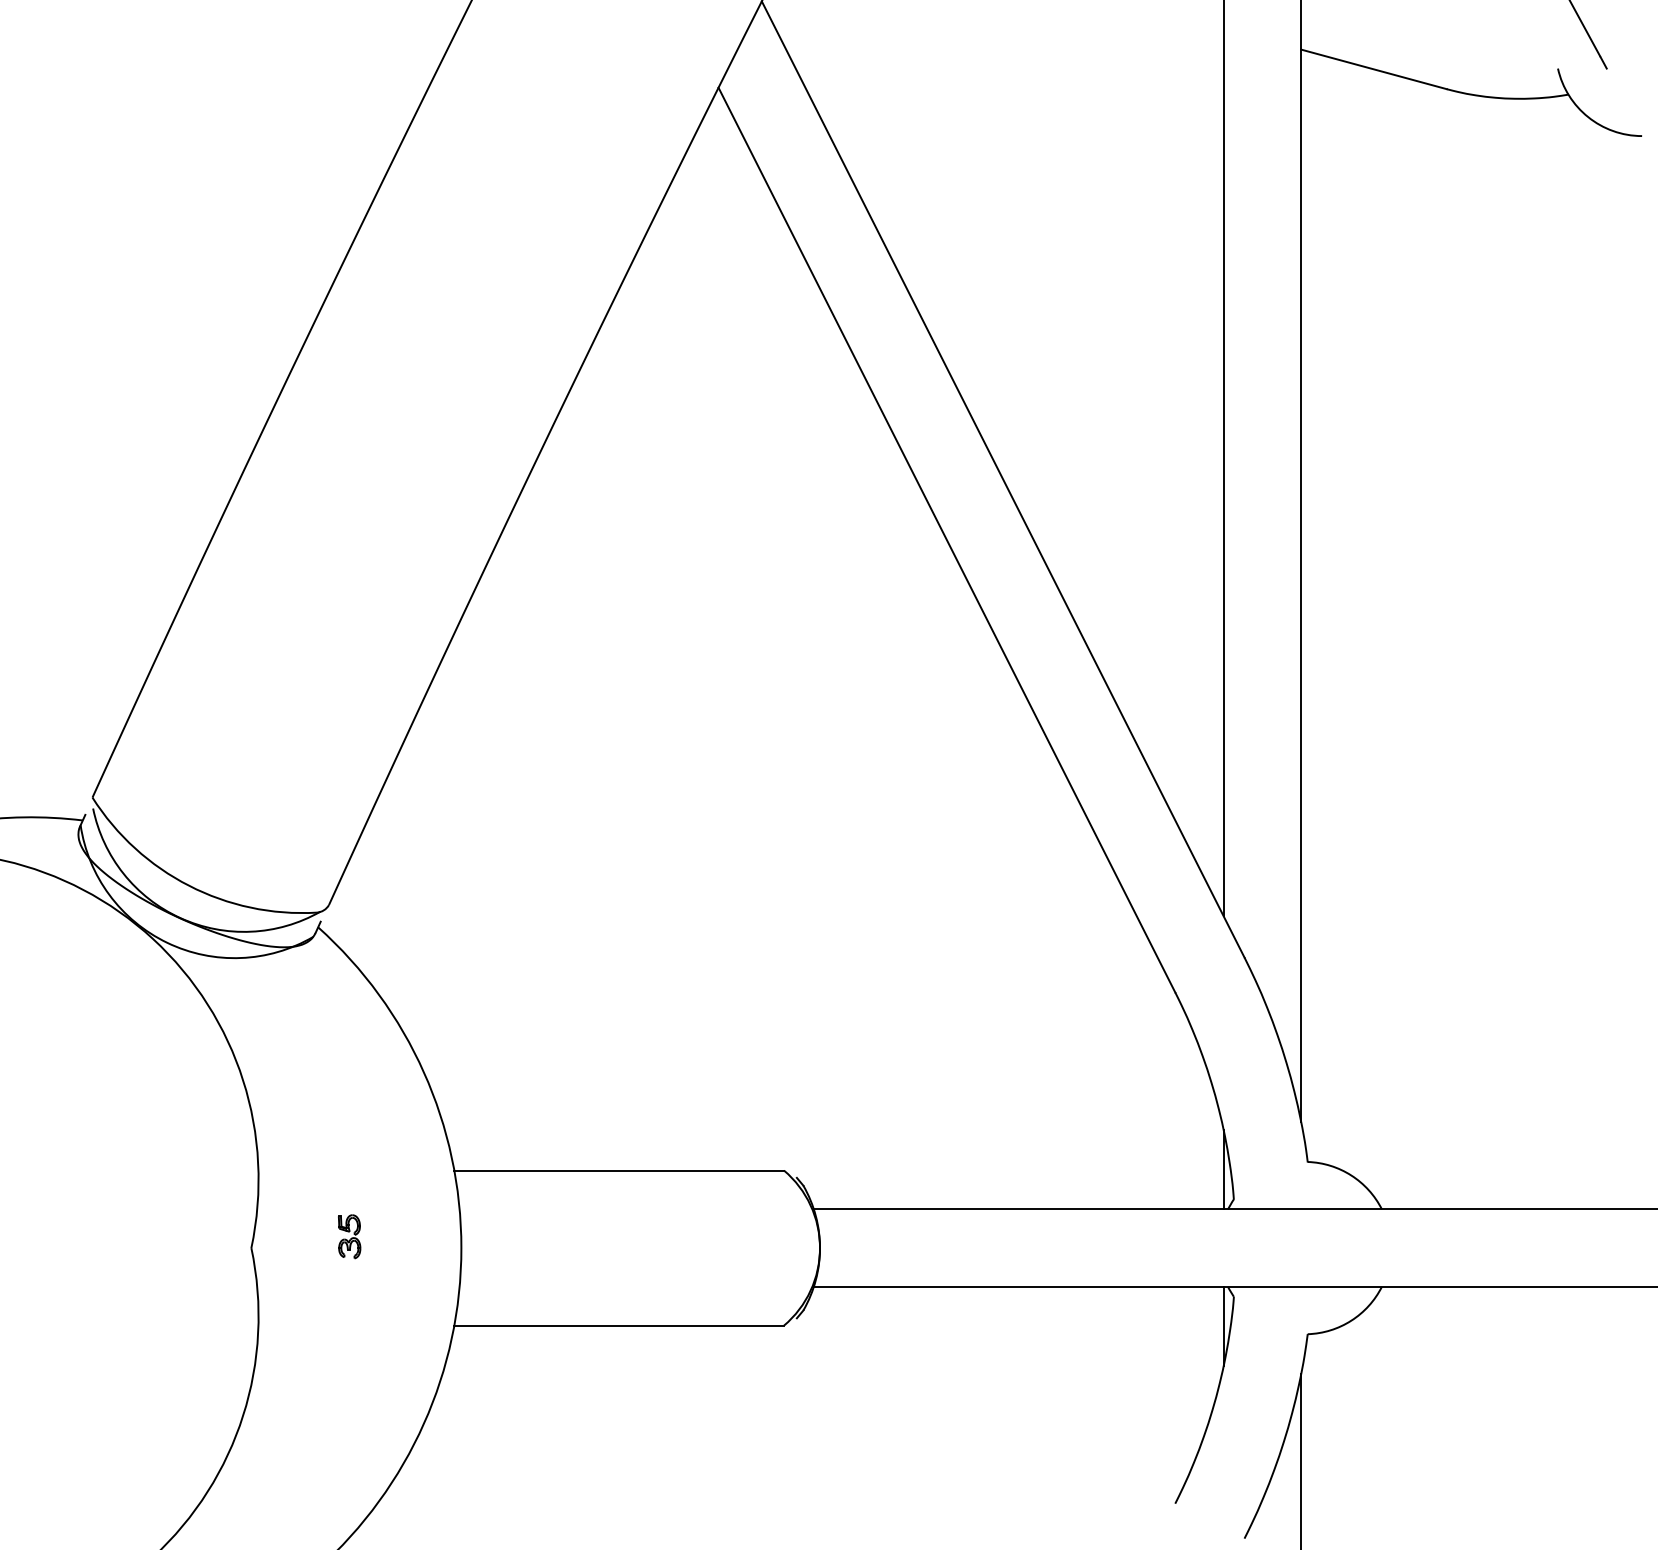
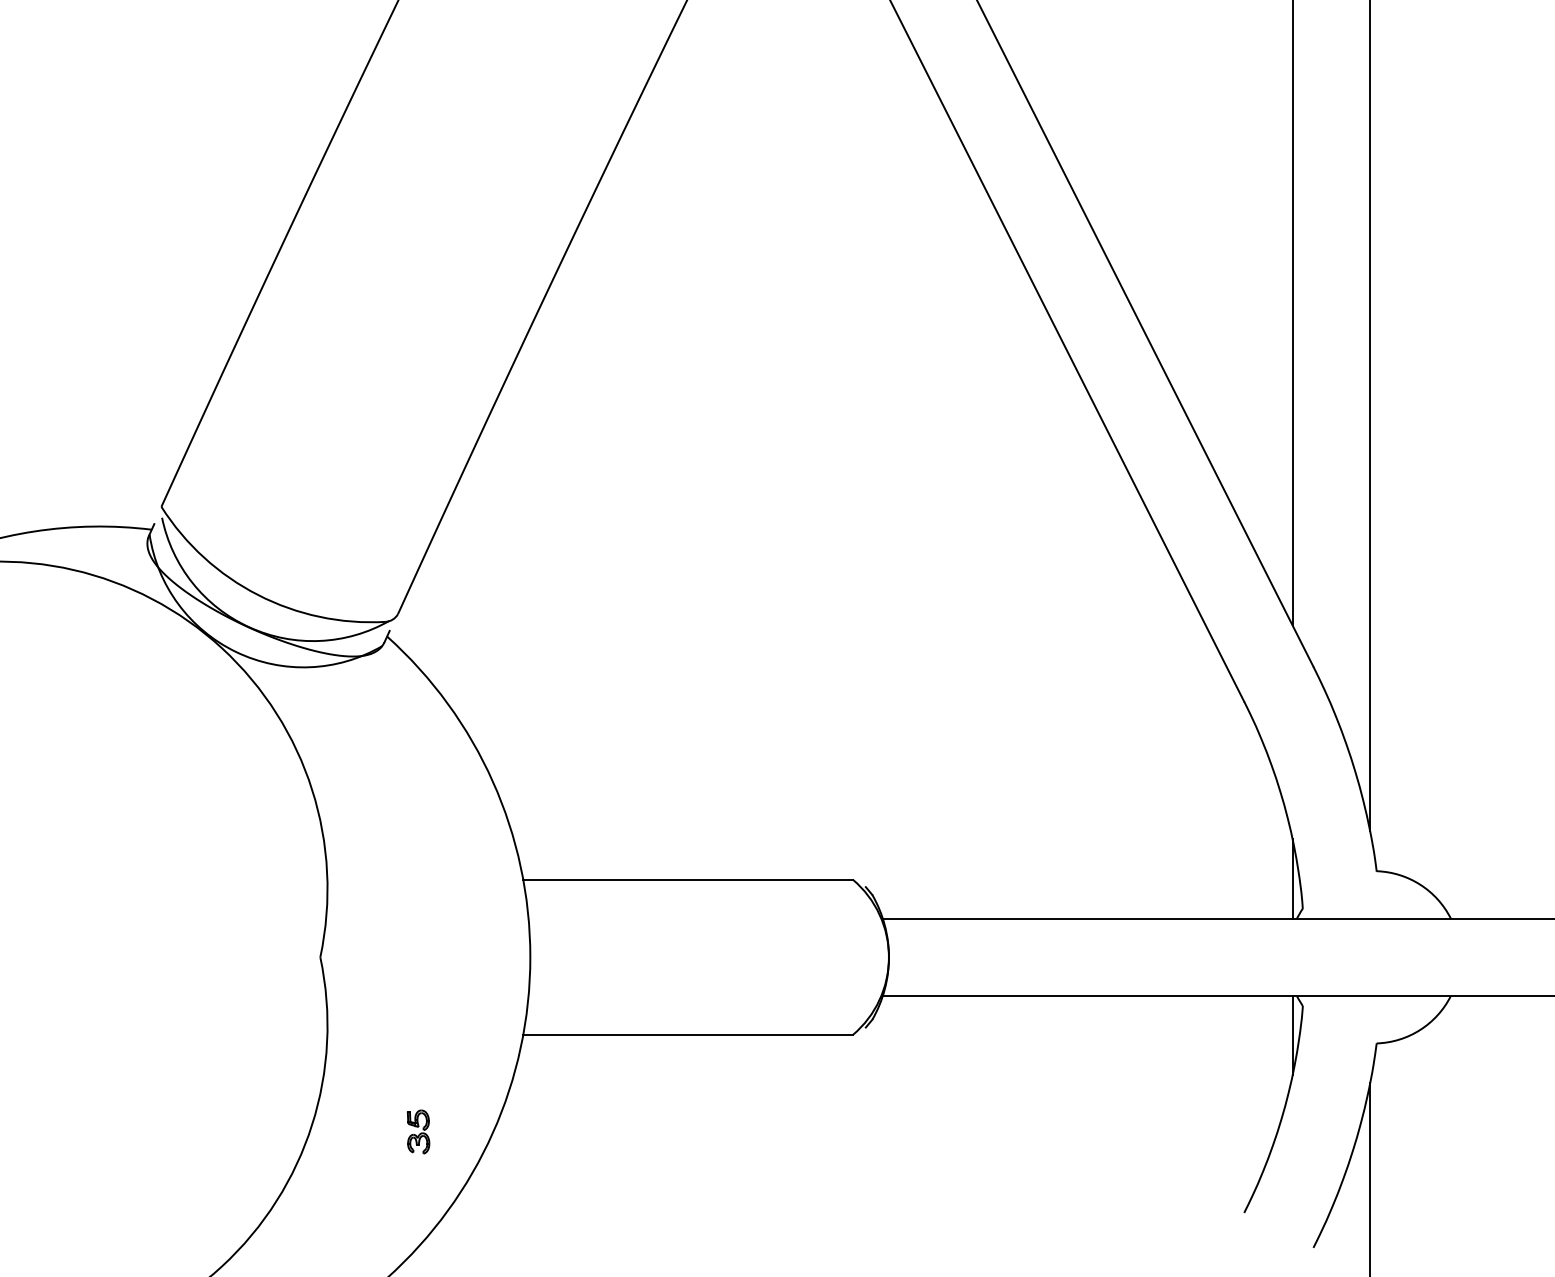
part: (349, 1236) -> (418, 1131), moved

